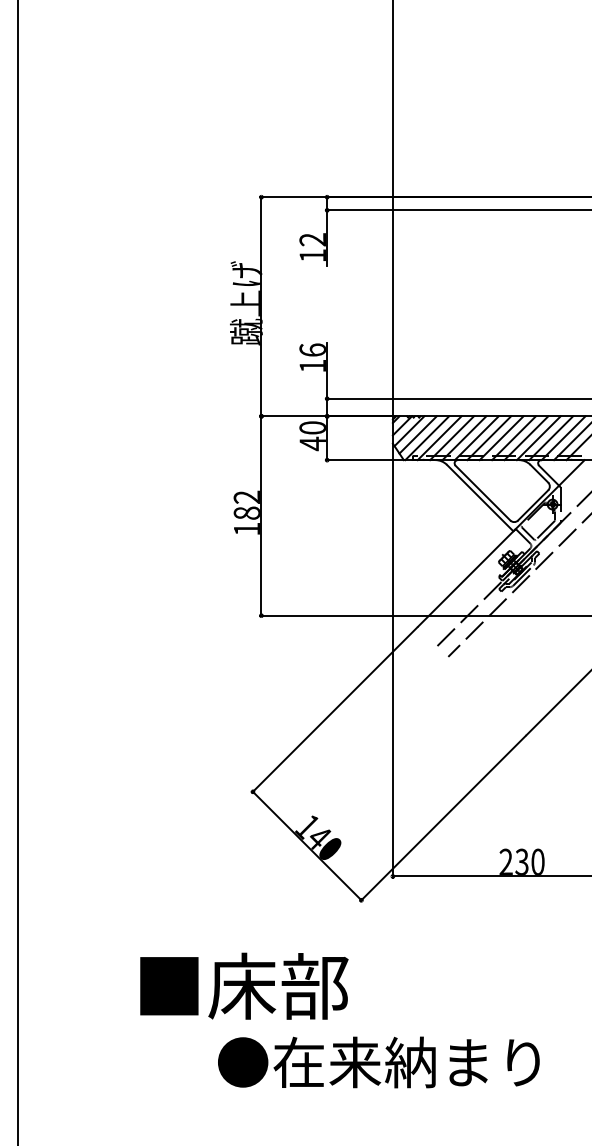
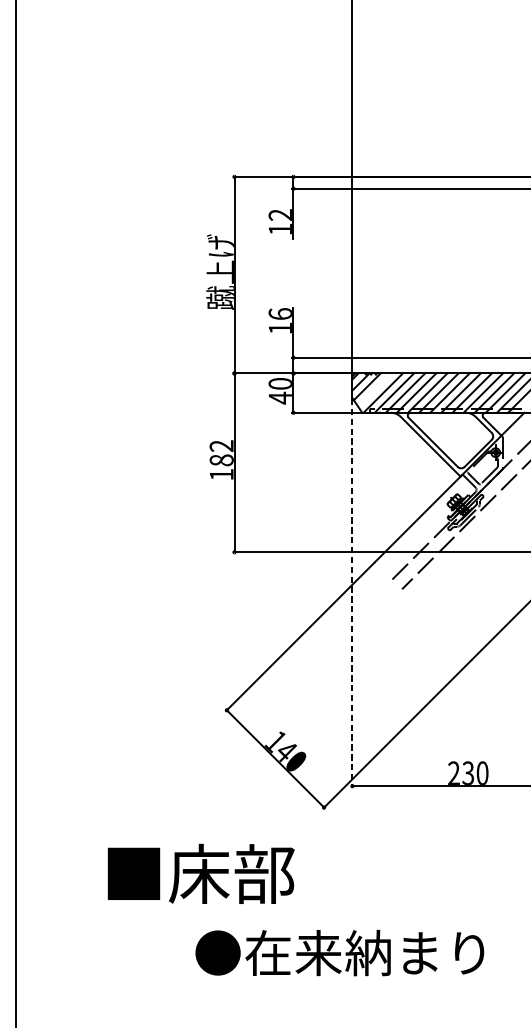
line: (417, 434) -> (374, 389), removed
line: (392, 661) -> (352, 593), solid -> dashed
text: (244, 985) -> (201, 873), moved

